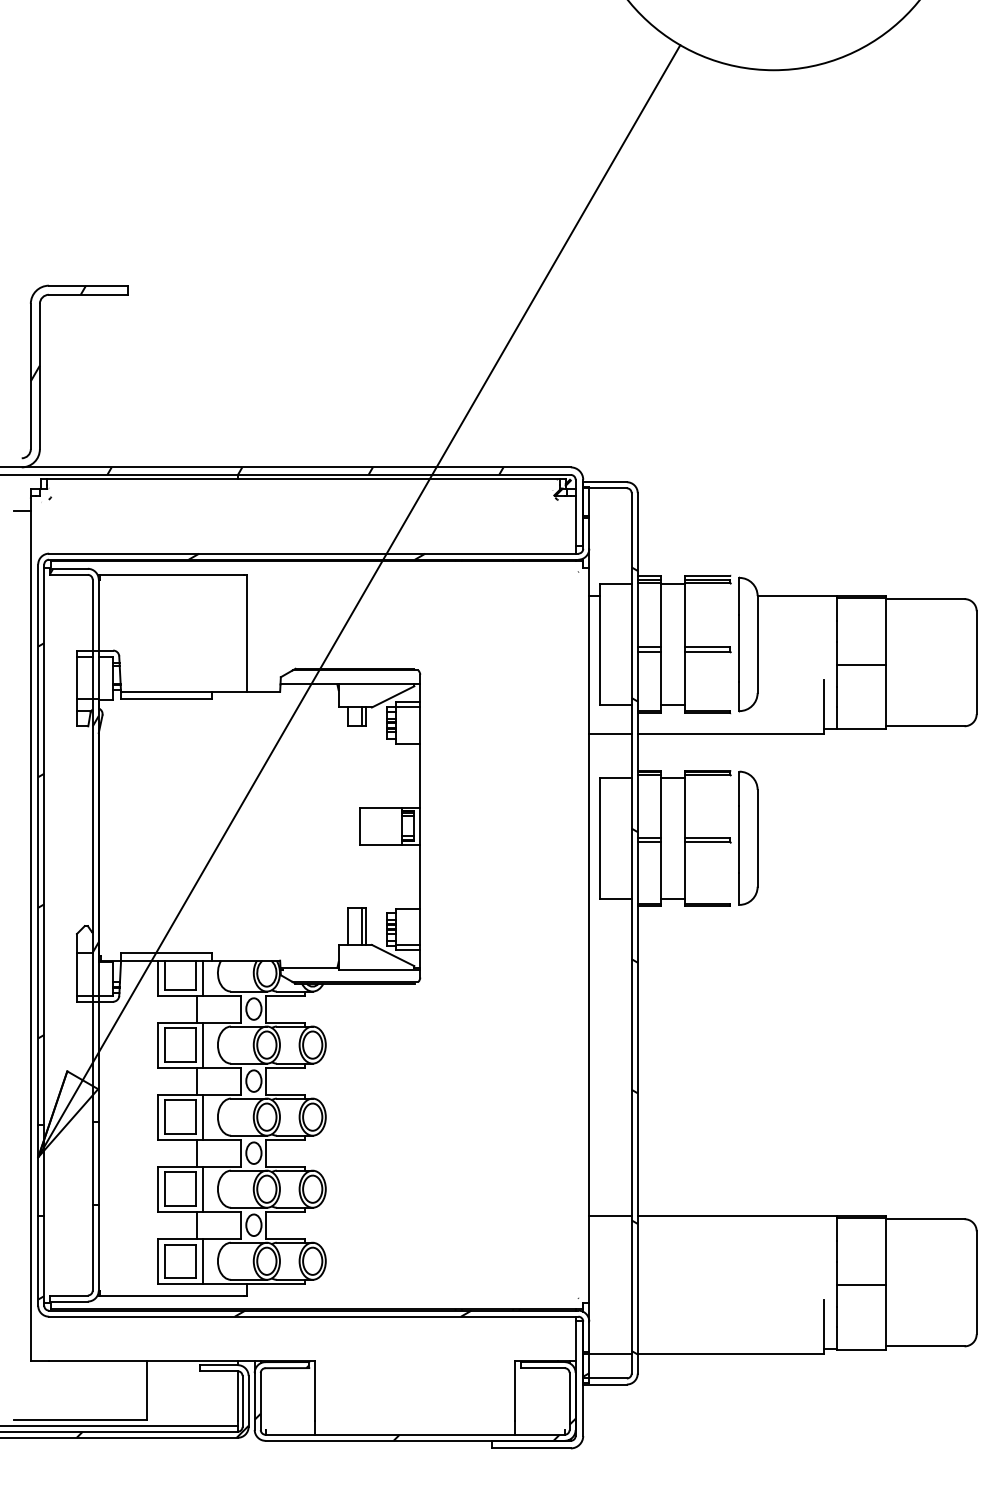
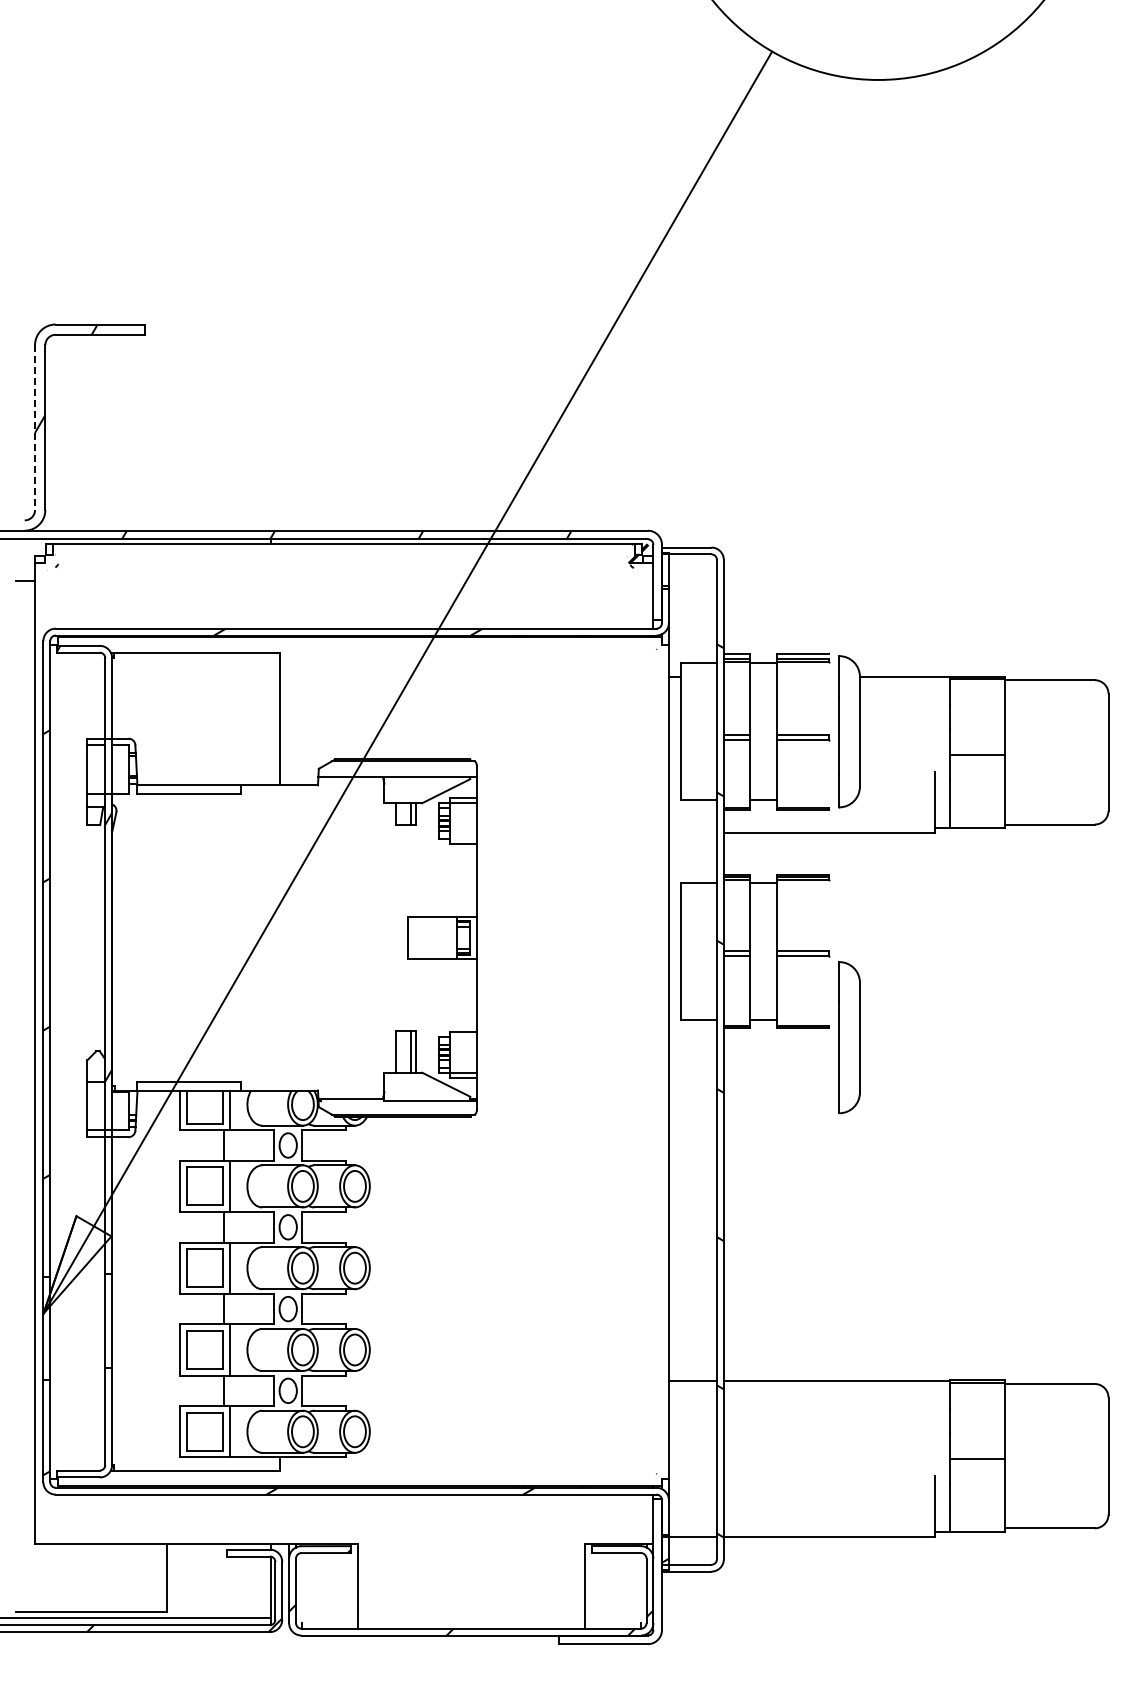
line: (31, 377) -> (35, 428), solid -> dashed
line: (610, 734) -> (692, 833), removed
part: (748, 838) -> (849, 1037), moved

